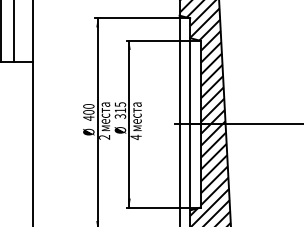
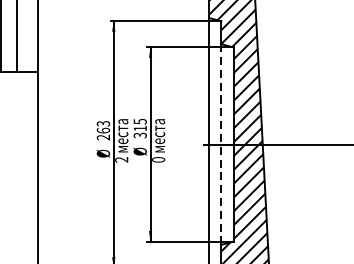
text: (88, 112) -> (103, 130), 400 -> 263
line: (190, 124) -> (221, 144), solid -> dashed
text: (135, 137) -> (157, 159), 4 -> 0

